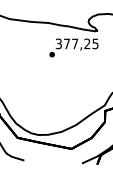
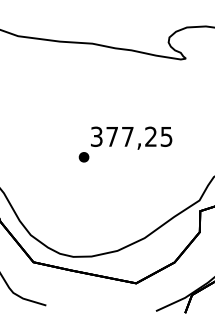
text: (73, 47) -> (124, 143), moved

